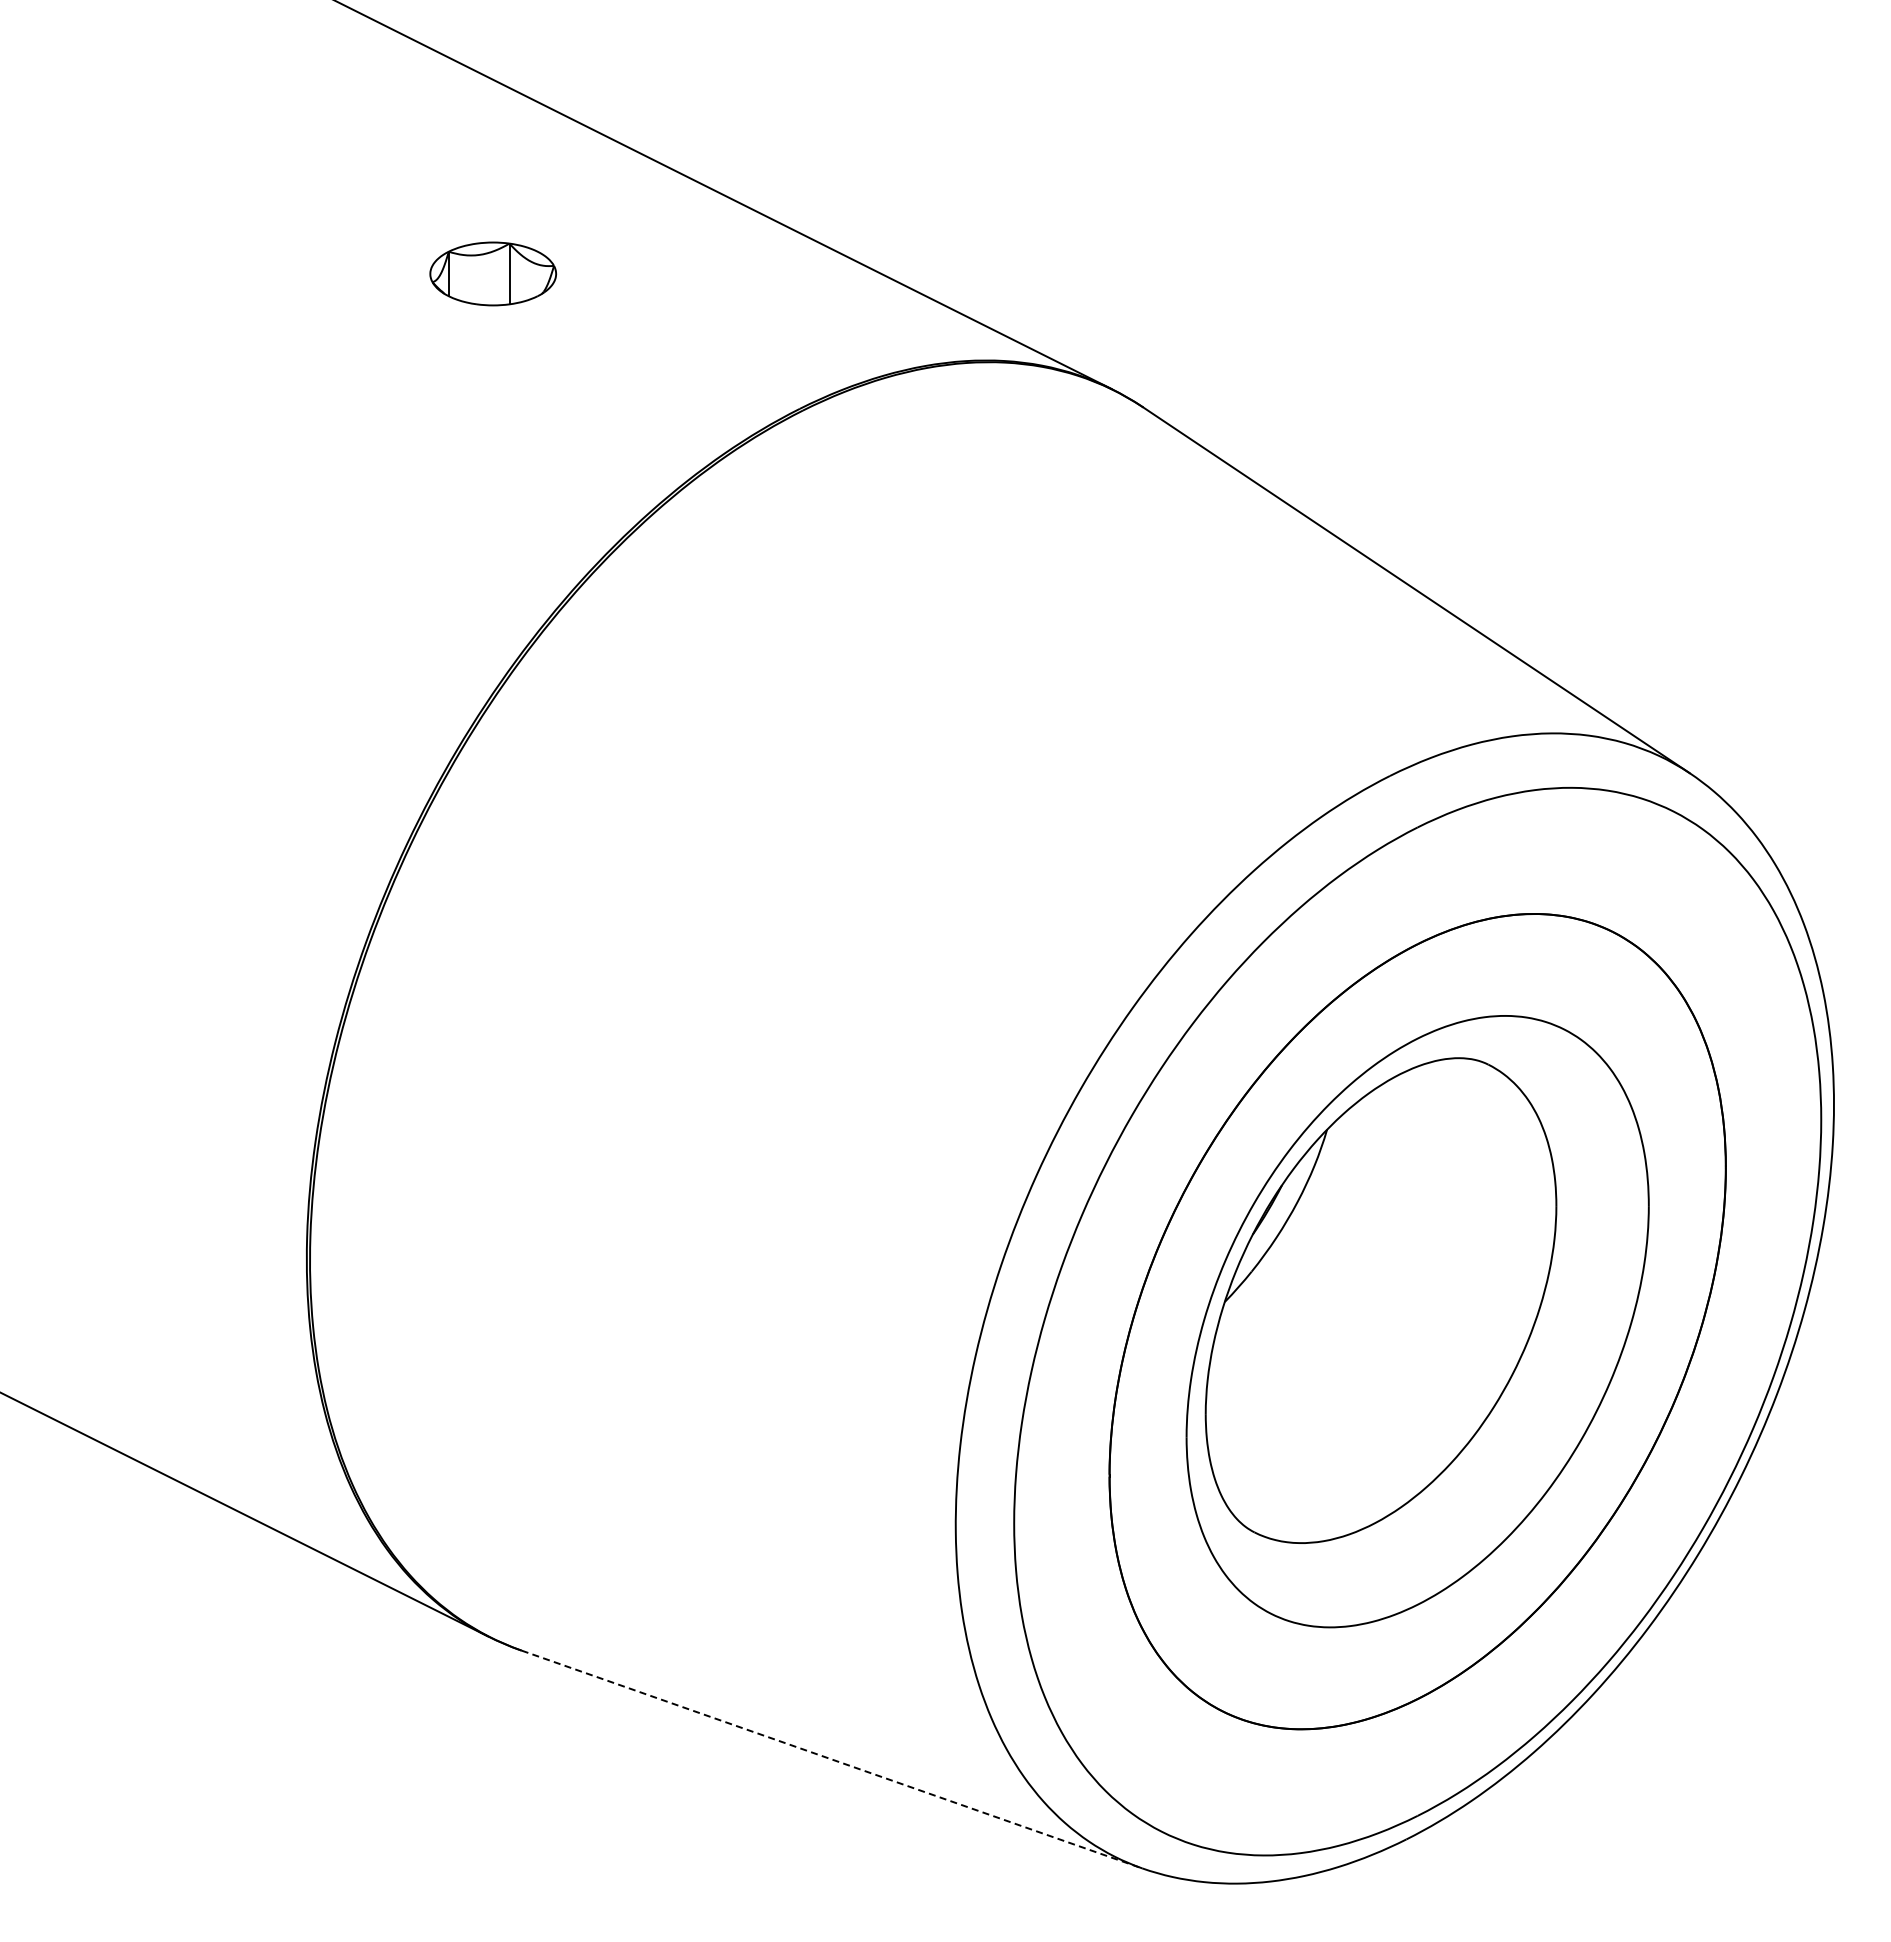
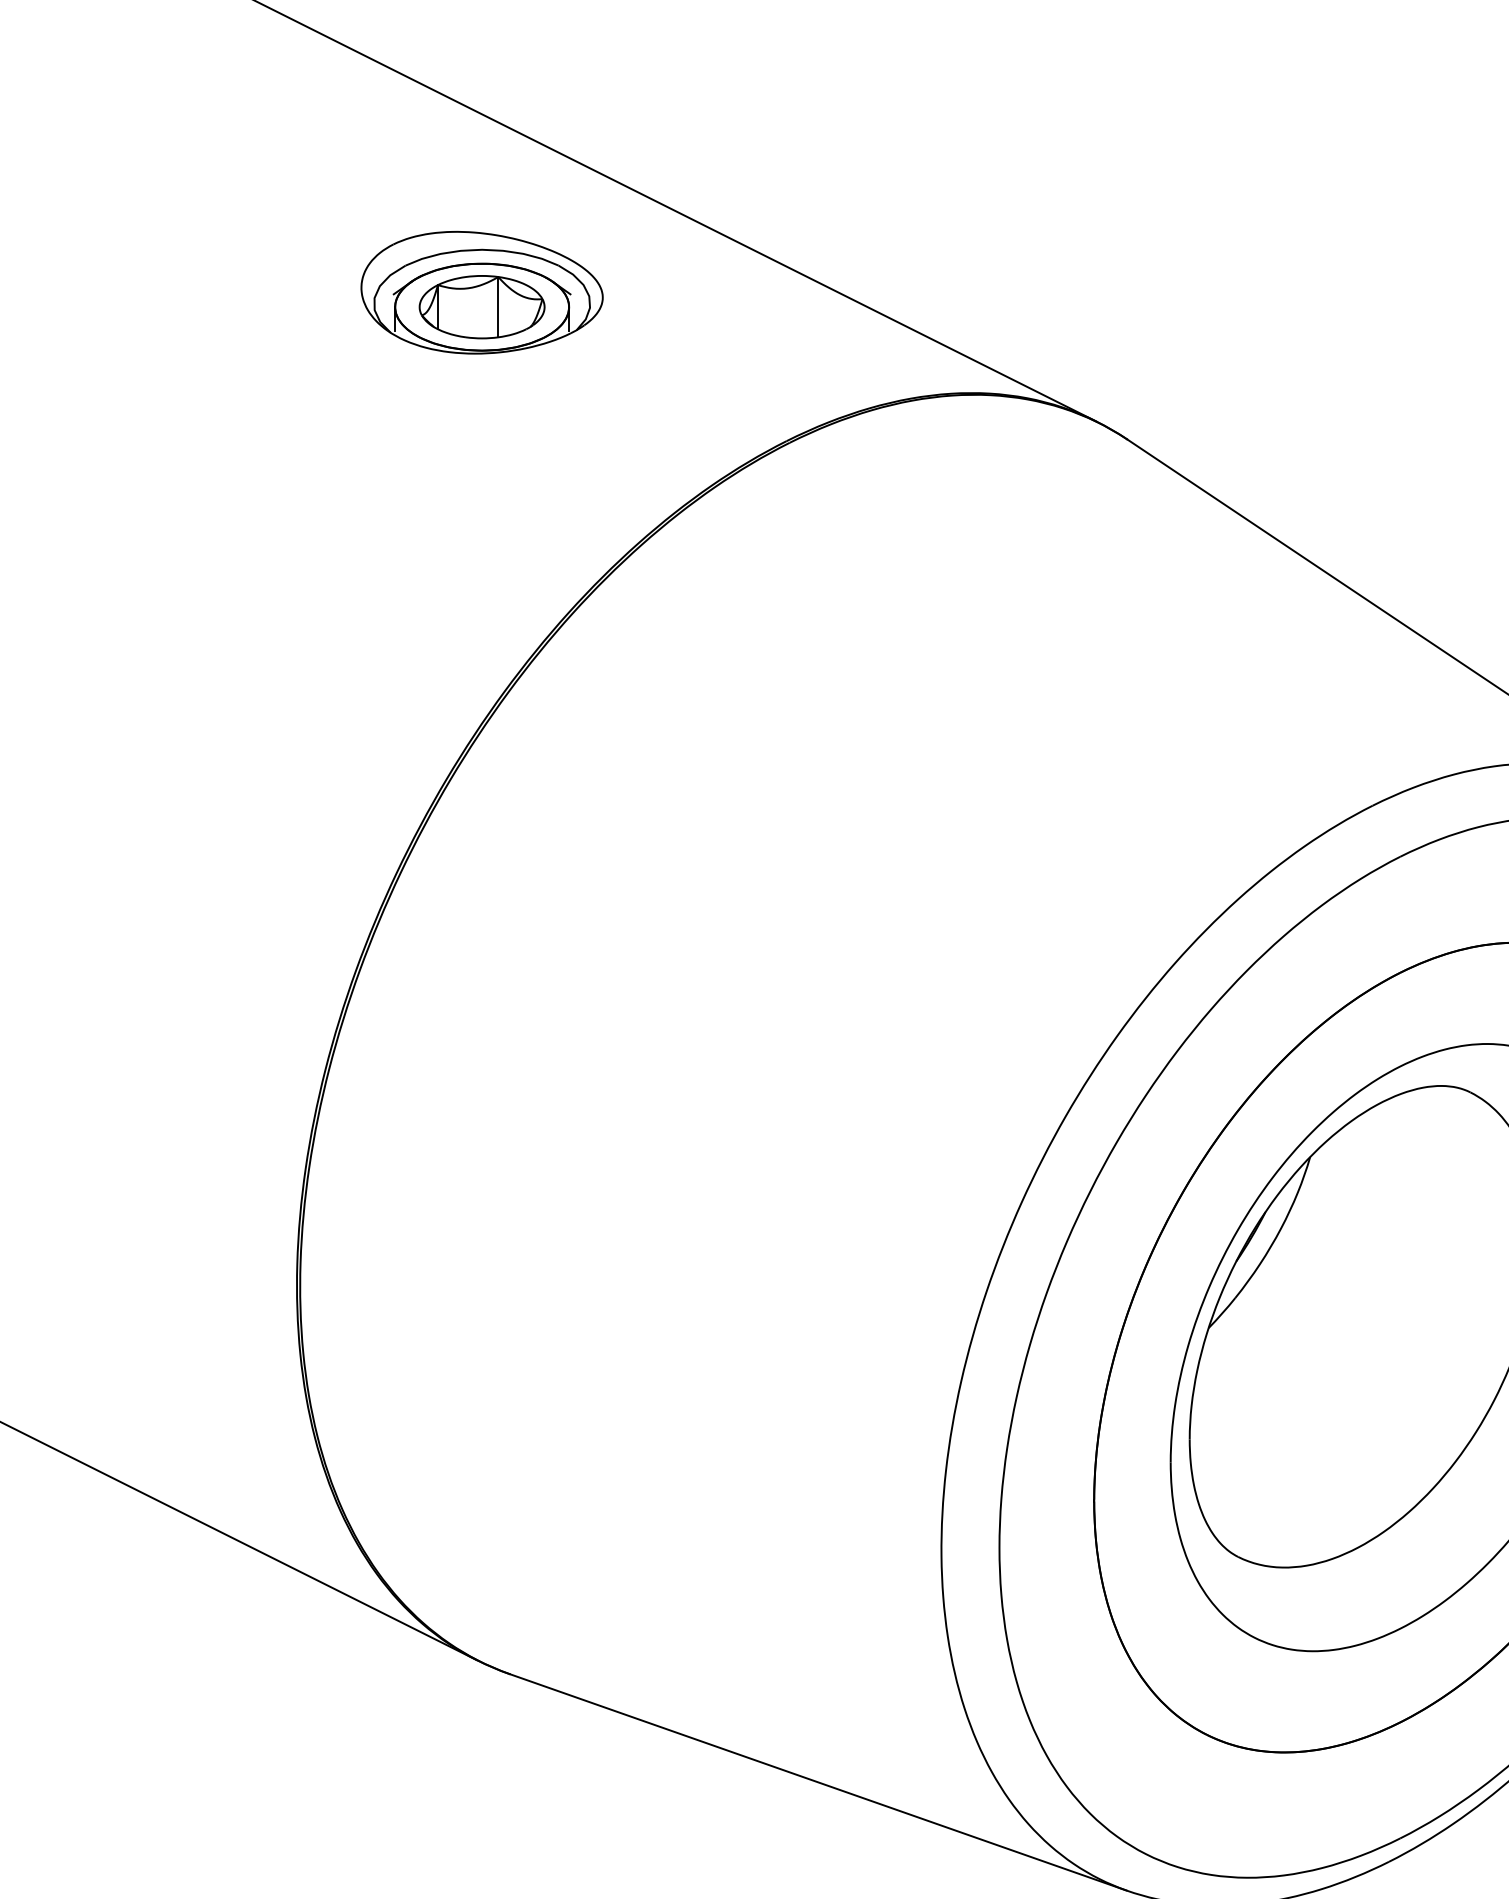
part: (492, 259) -> (481, 292), added
line: (831, 1759) -> (818, 1782), dashed -> solid

